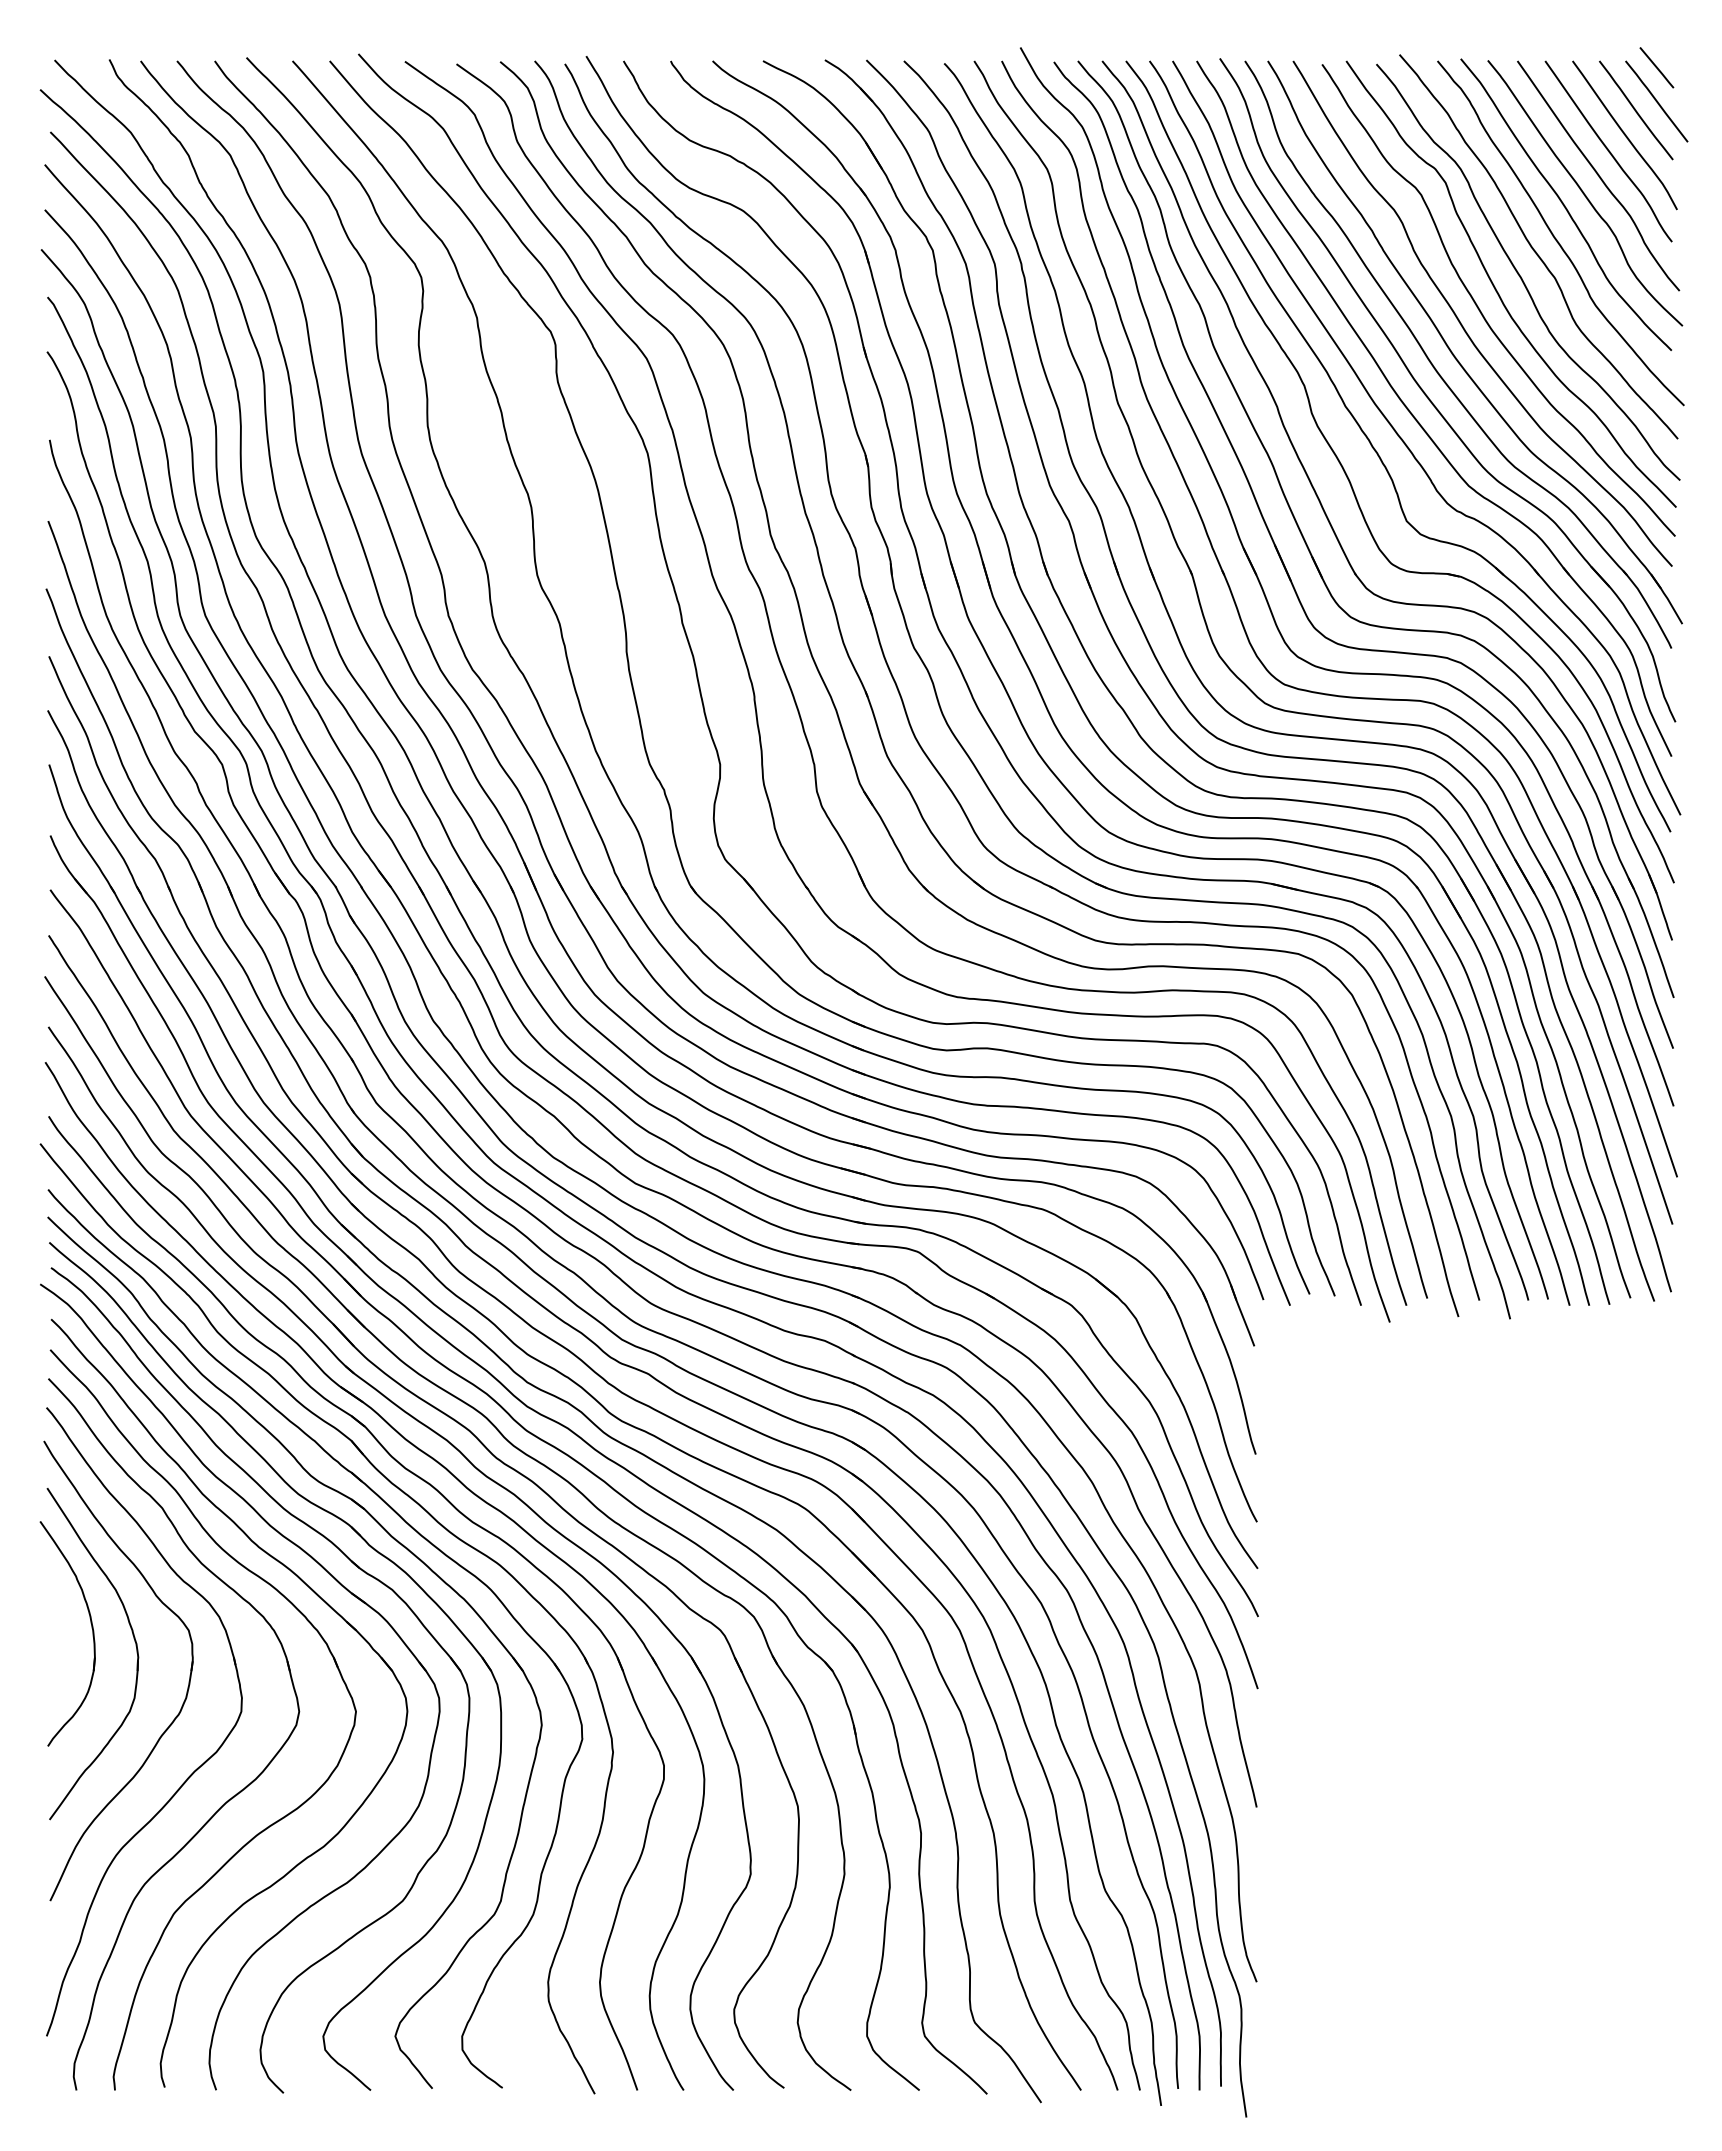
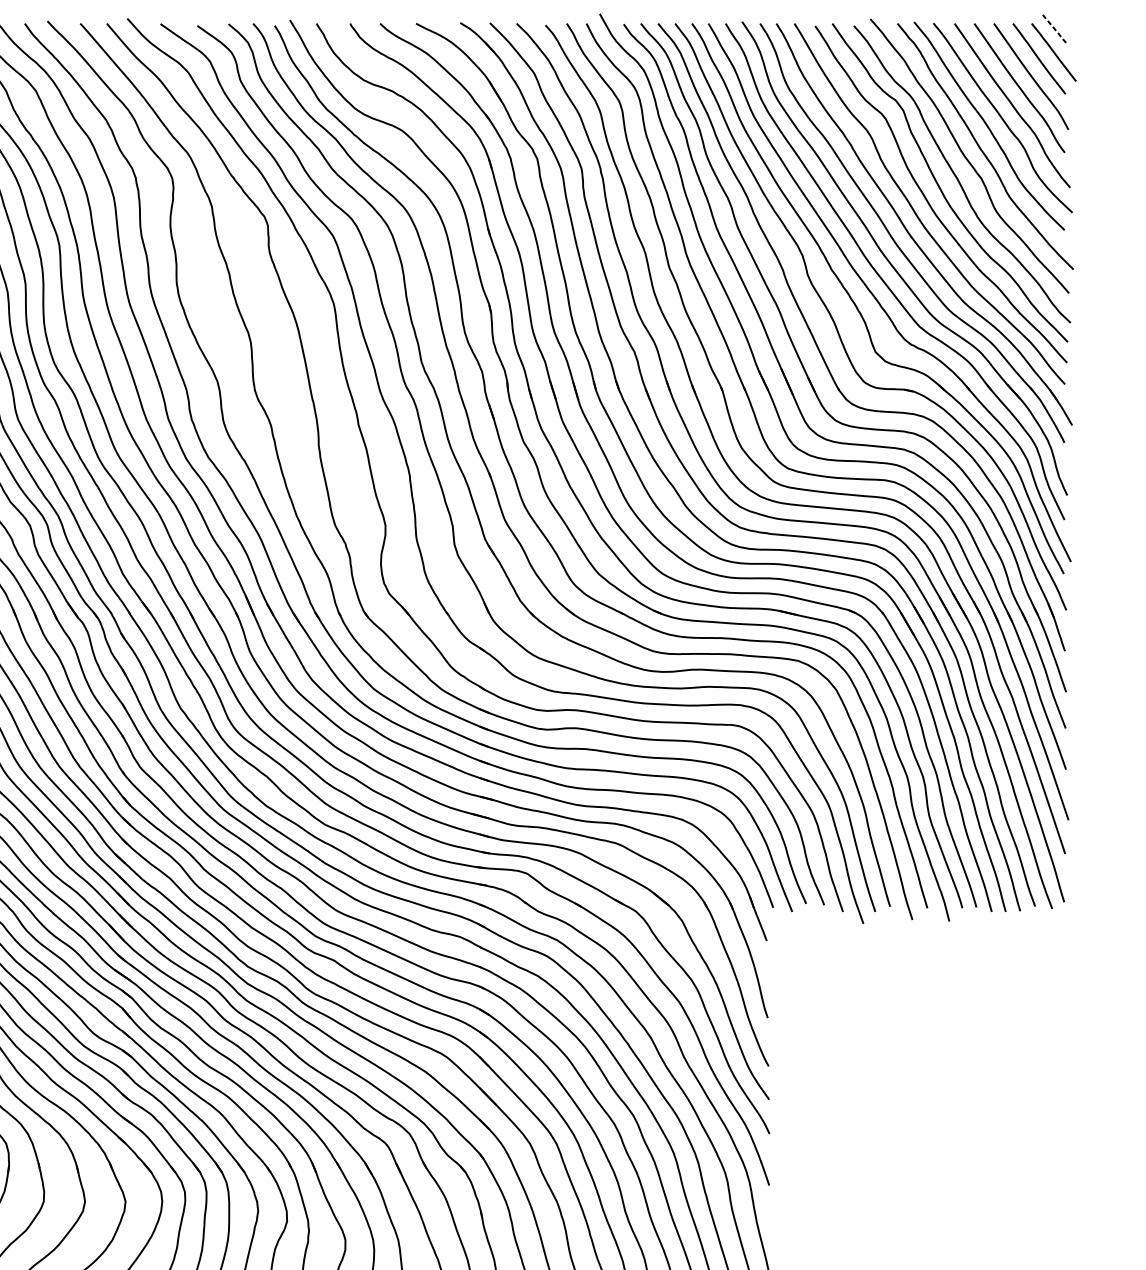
line: (1657, 68) -> (1054, 28), solid -> dashed

